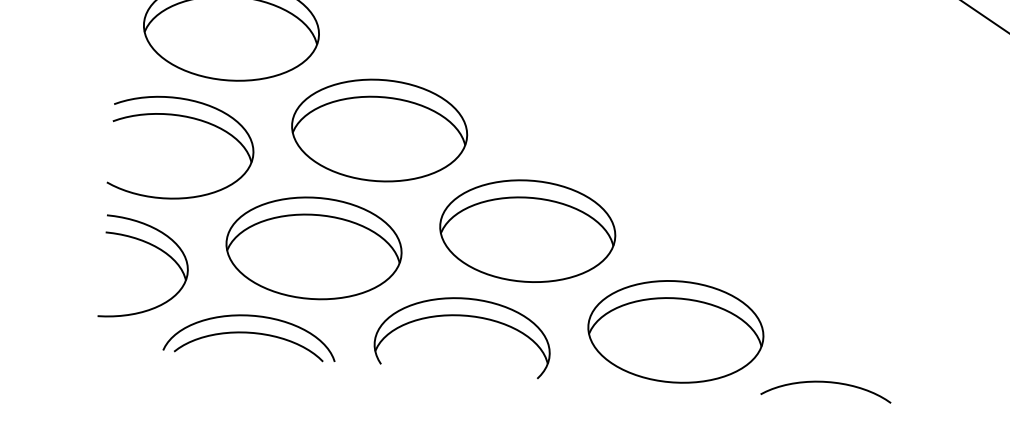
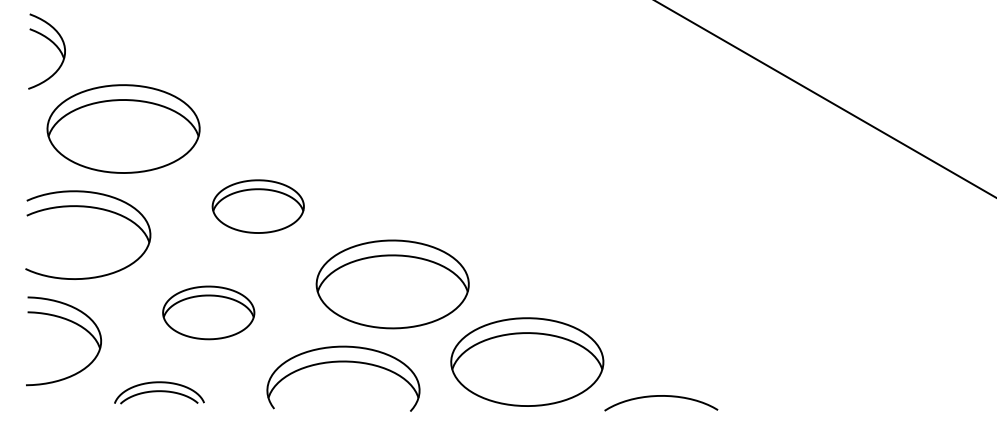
part: (380, 130) -> (258, 206), size x0.6
part: (313, 247) -> (208, 312), size x0.6
part: (250, 335) -> (159, 392), size x0.6

